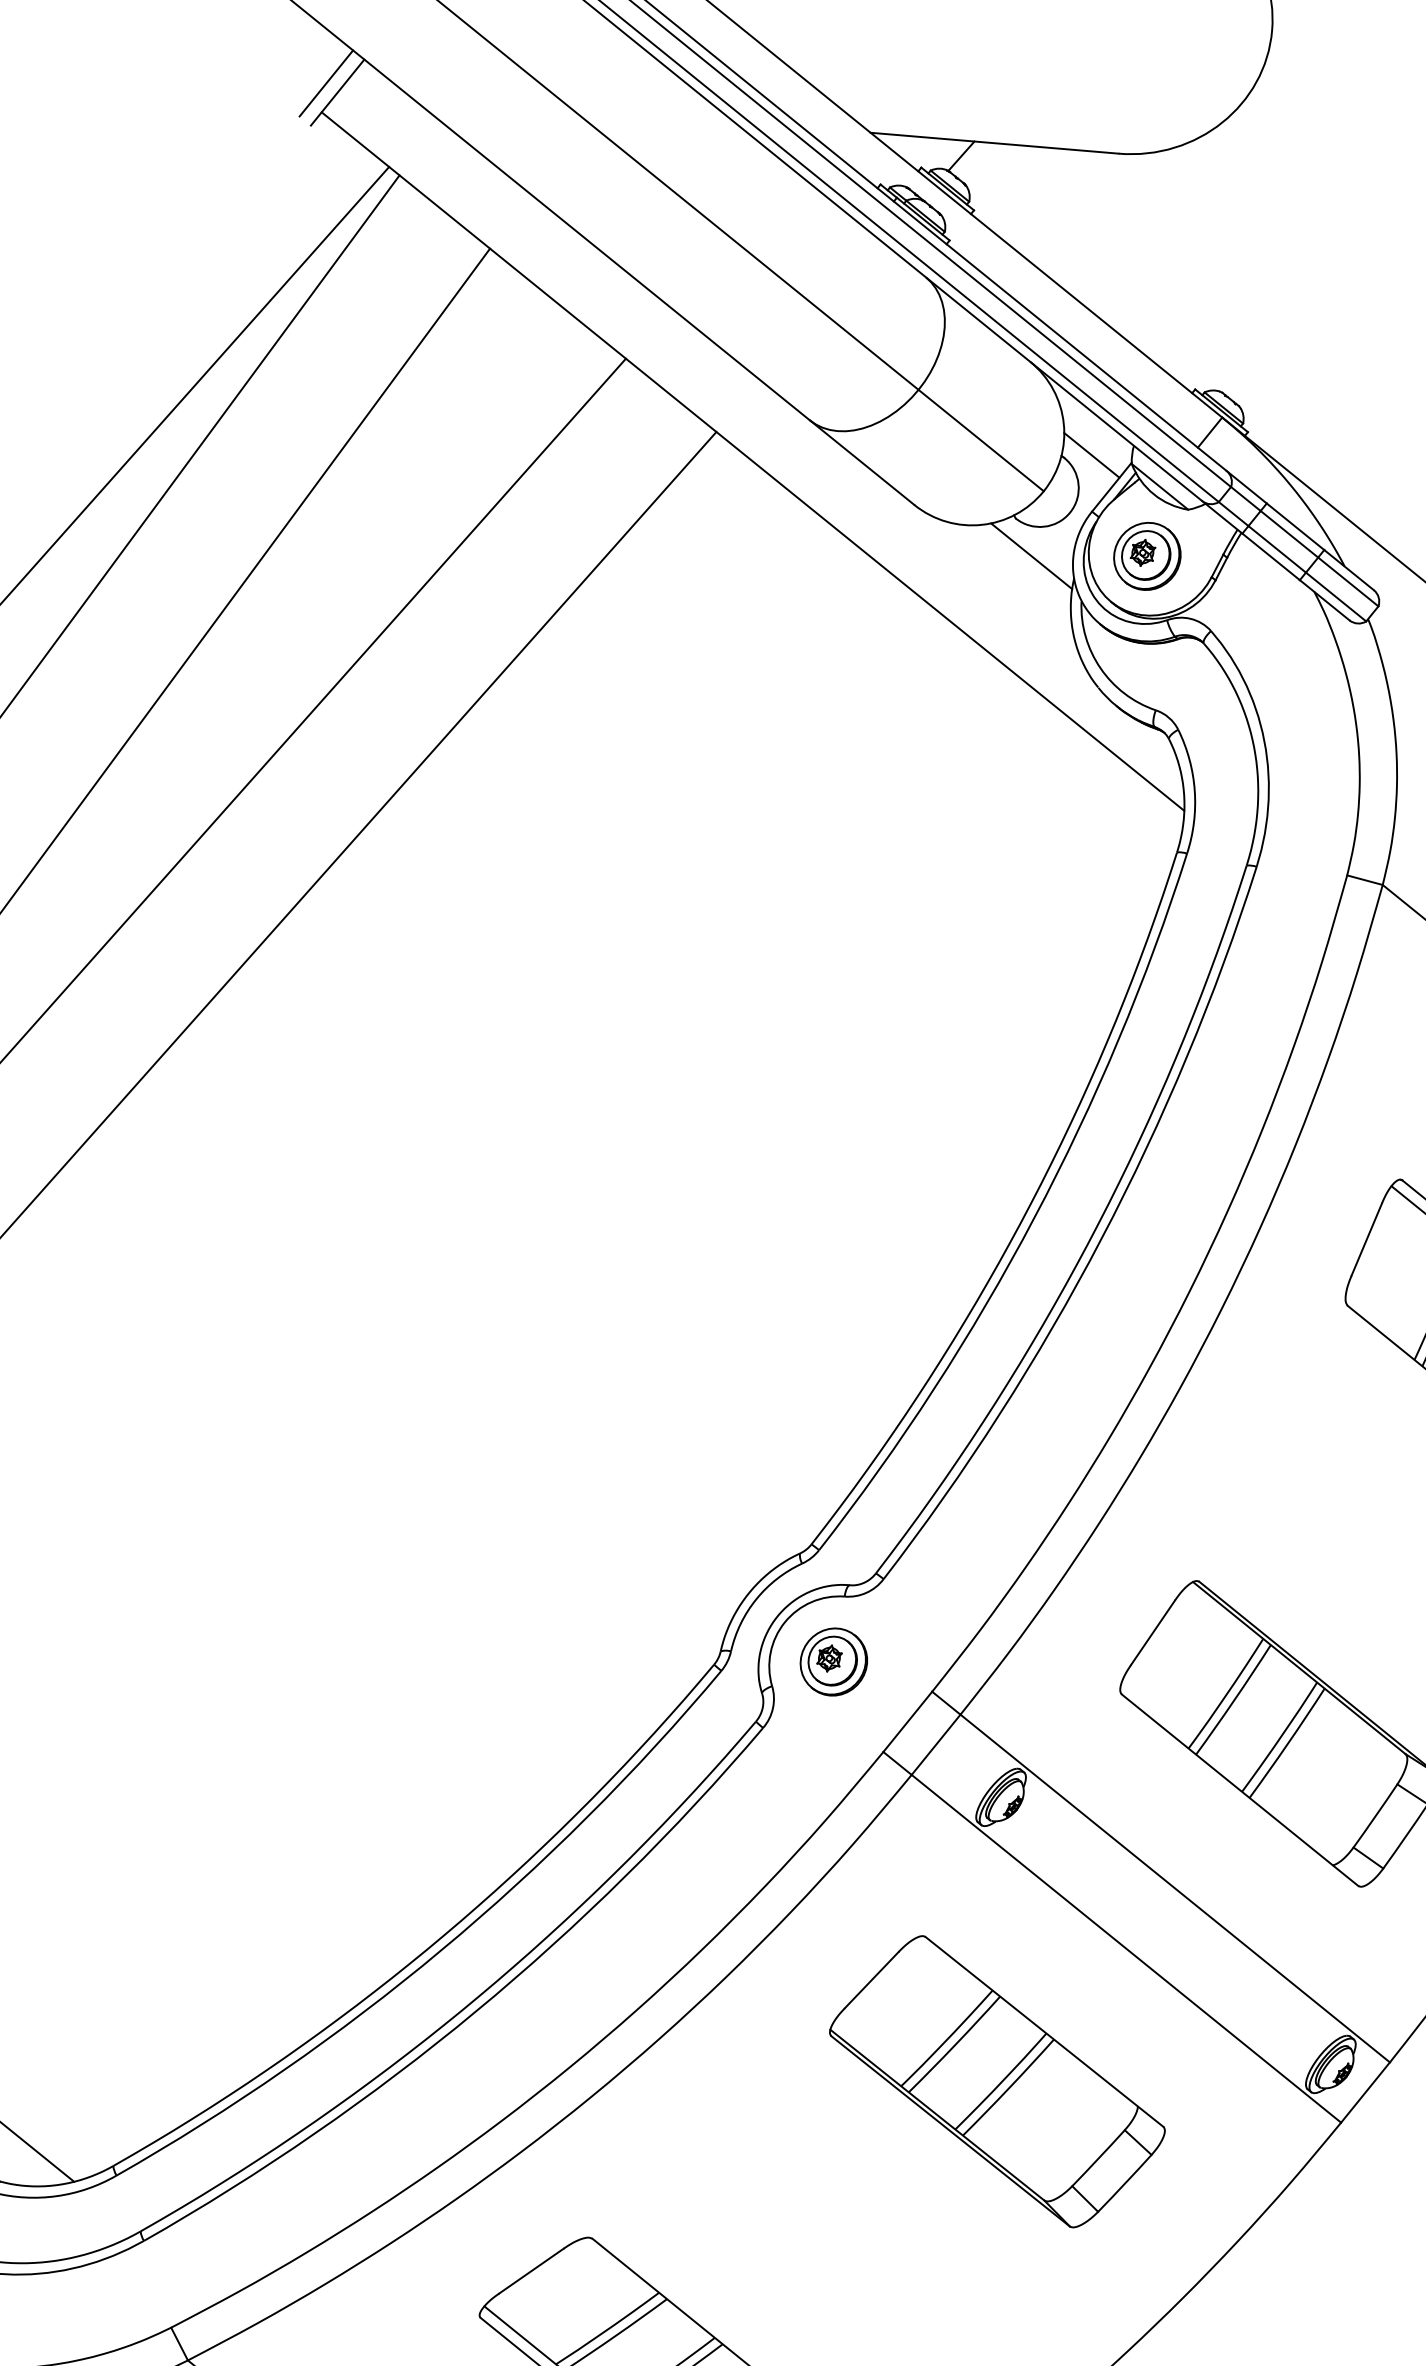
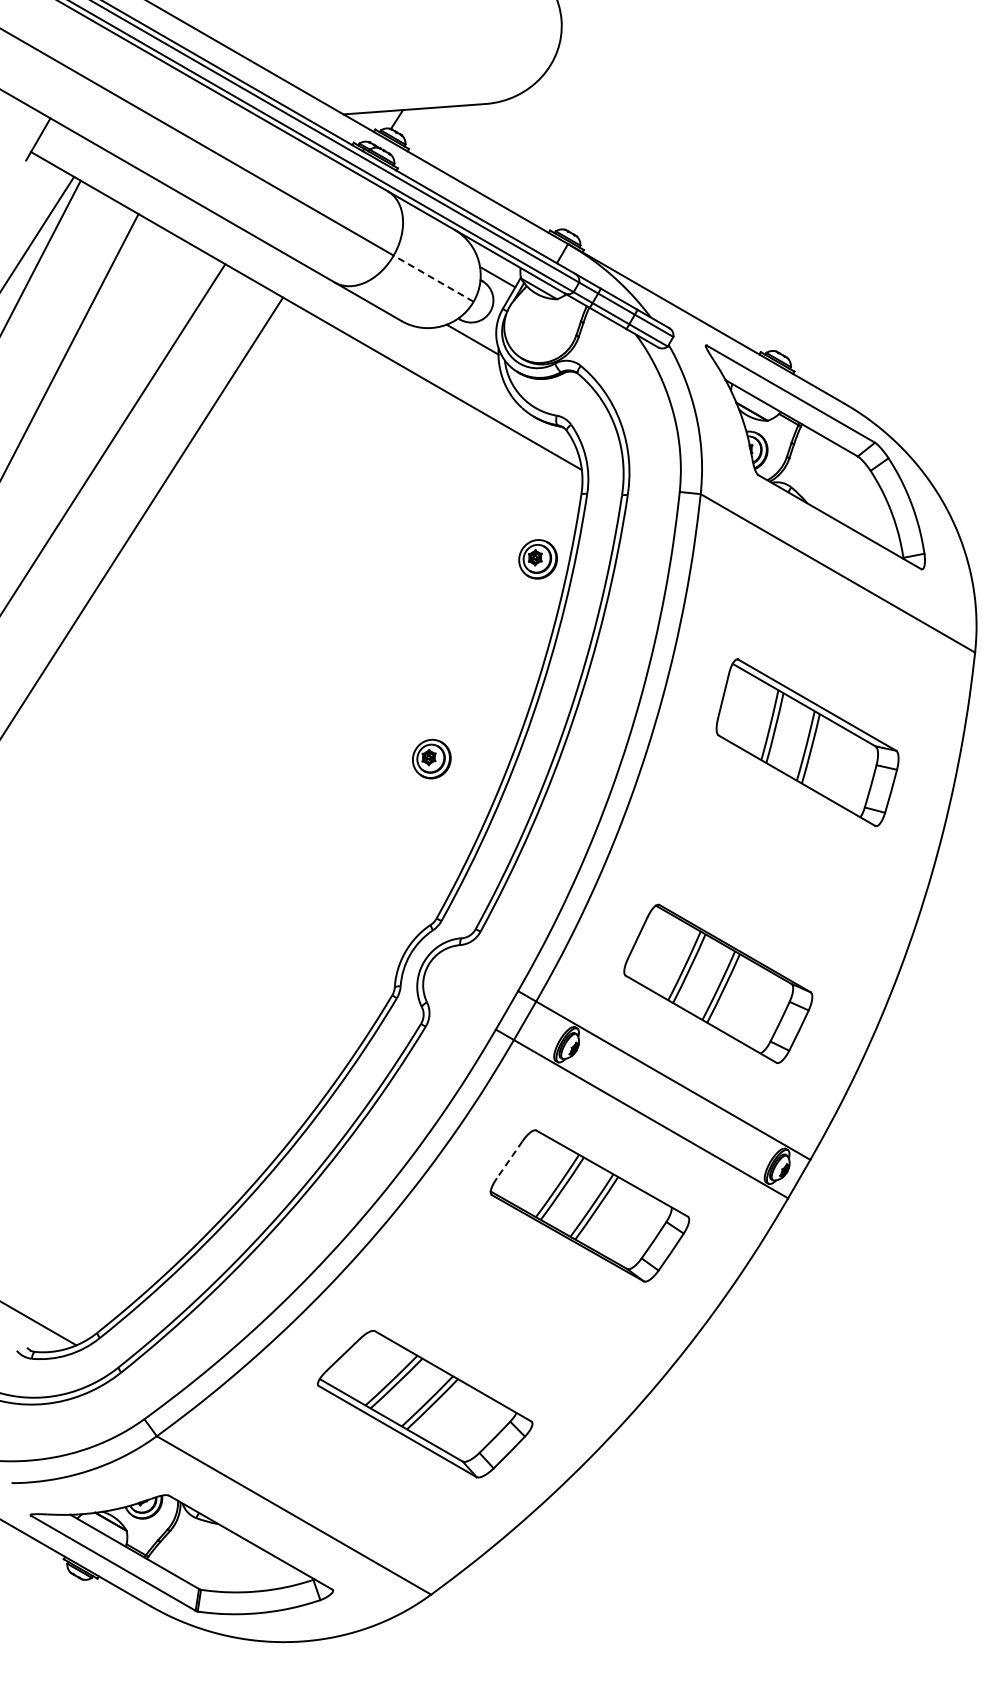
line: (325, 83) -> (30, 135), removed
line: (980, 440) -> (433, 278), solid -> dashed
part: (1146, 556) -> (537, 559), moved
part: (833, 1660) -> (431, 758), moved
line: (871, 1981) -> (509, 1160), solid -> dashed

